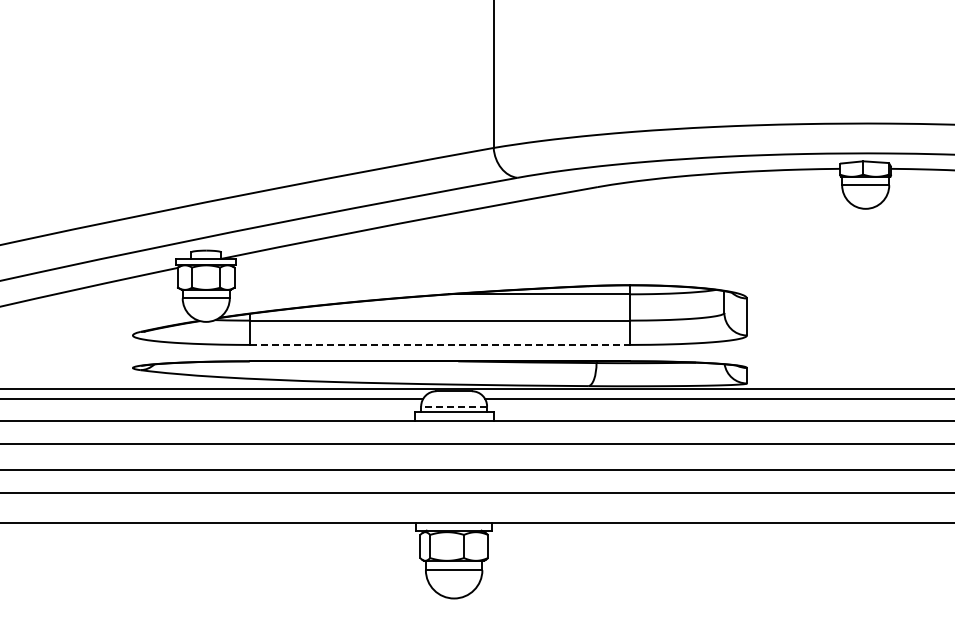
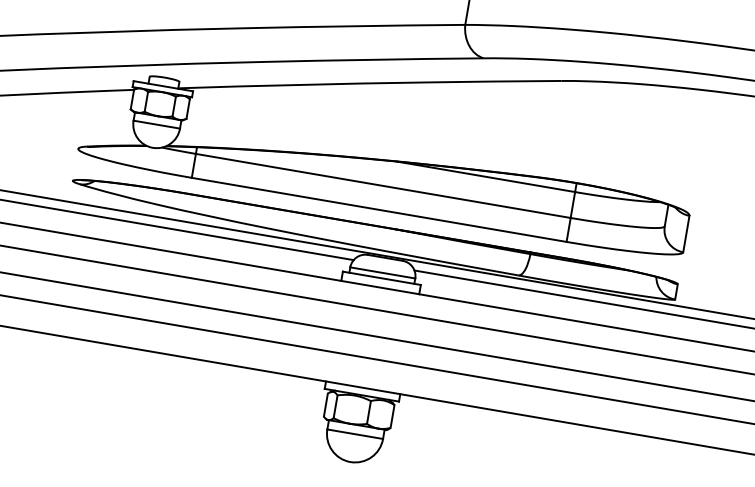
line: (440, 344) -> (379, 209), dashed -> solid
line: (454, 406) -> (383, 272), dashed -> solid

